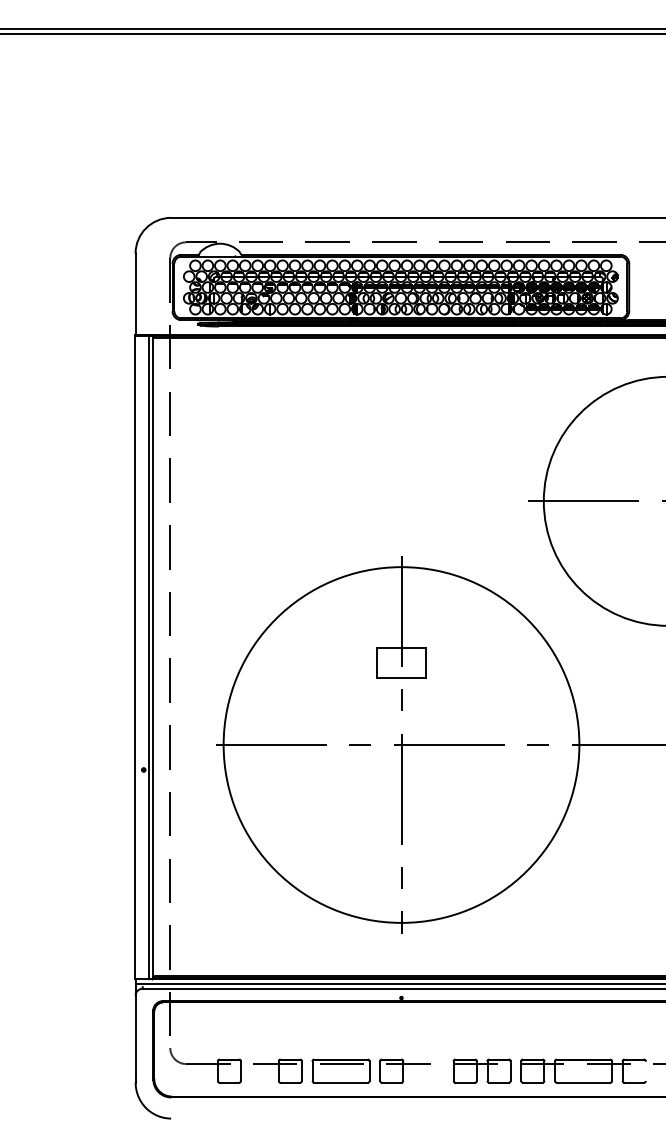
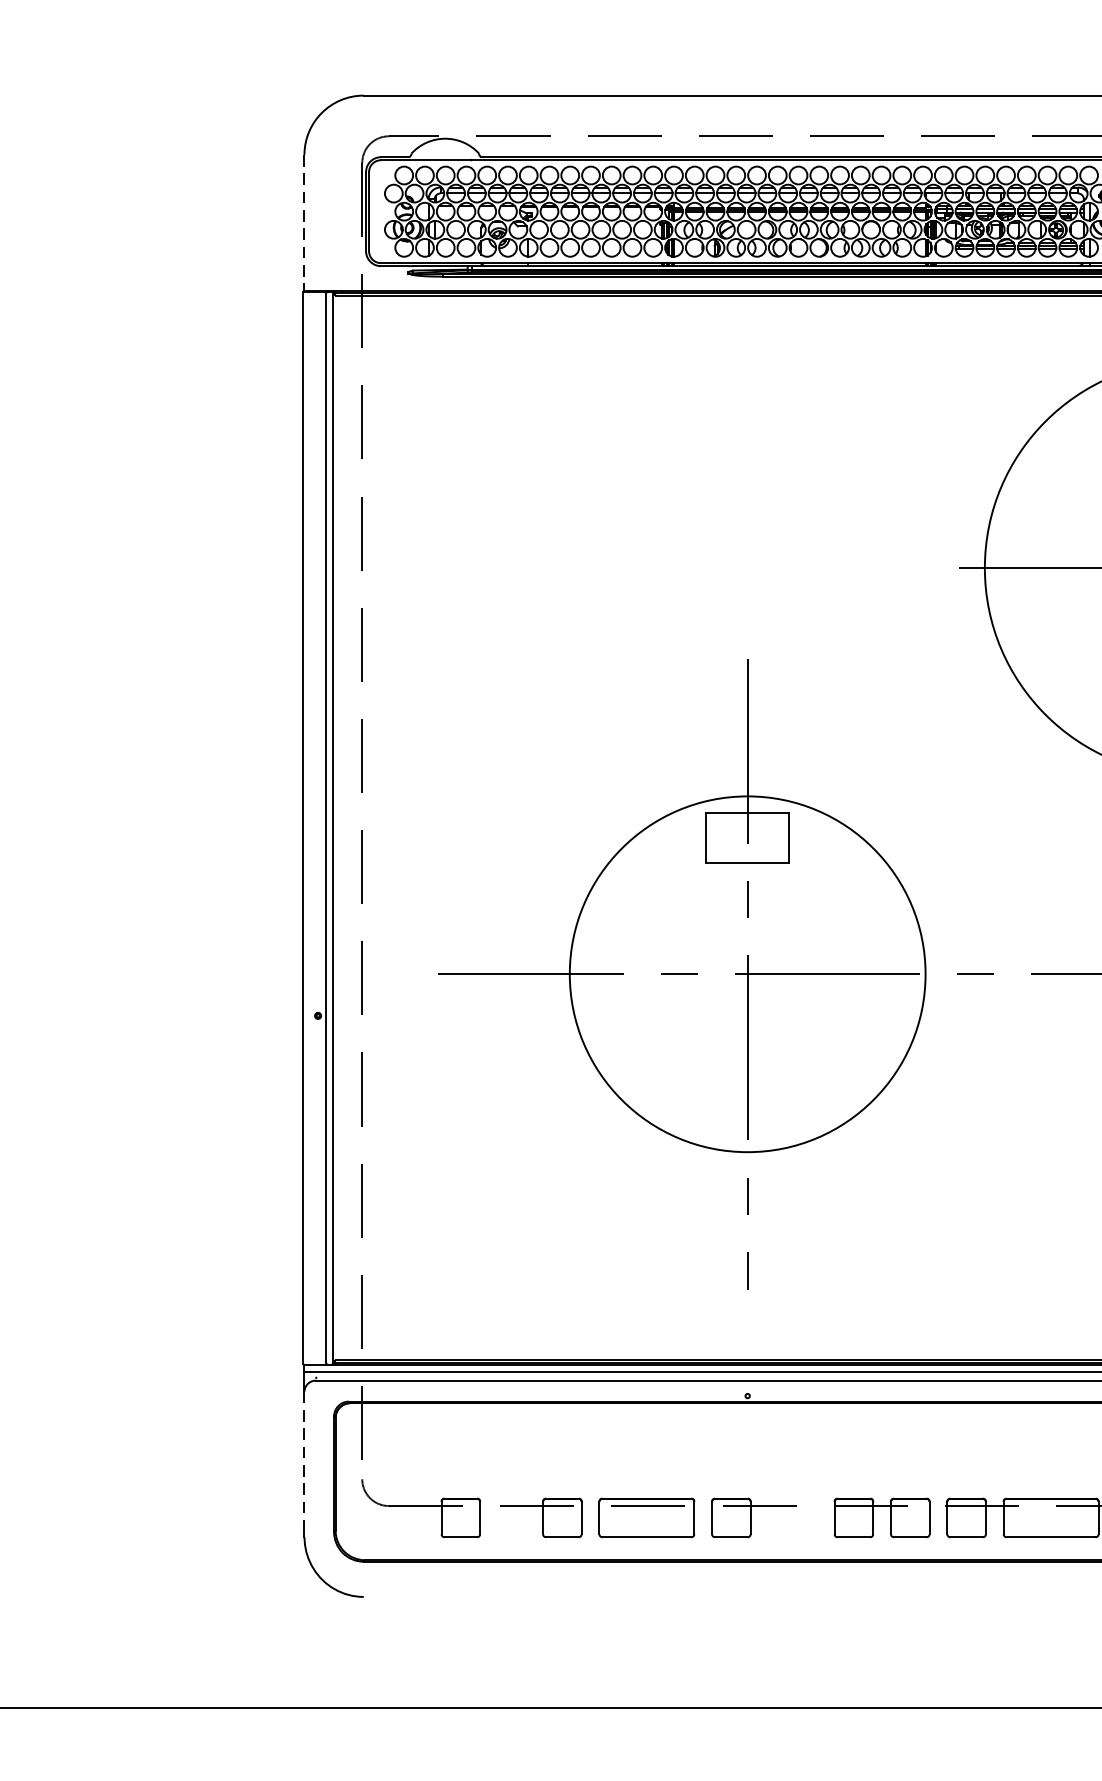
line: (135, 294) -> (304, 223), solid -> dashed
circle: (401, 744) -> (747, 973), size x0.6
line: (135, 1038) -> (304, 1463), solid -> dashed

